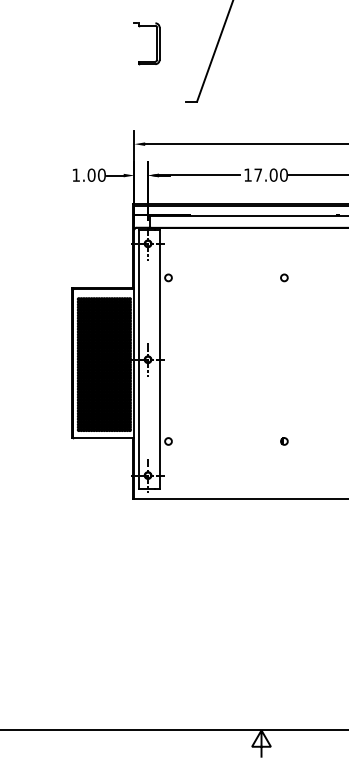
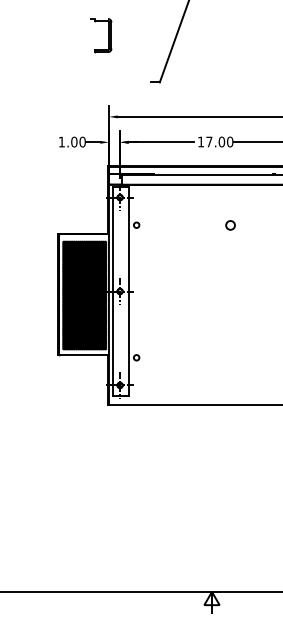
part: (155, 43) -> (108, 35), moved
circle: (284, 276) -> (230, 224), size x1.6
part: (284, 441) -> (230, 357), removed

